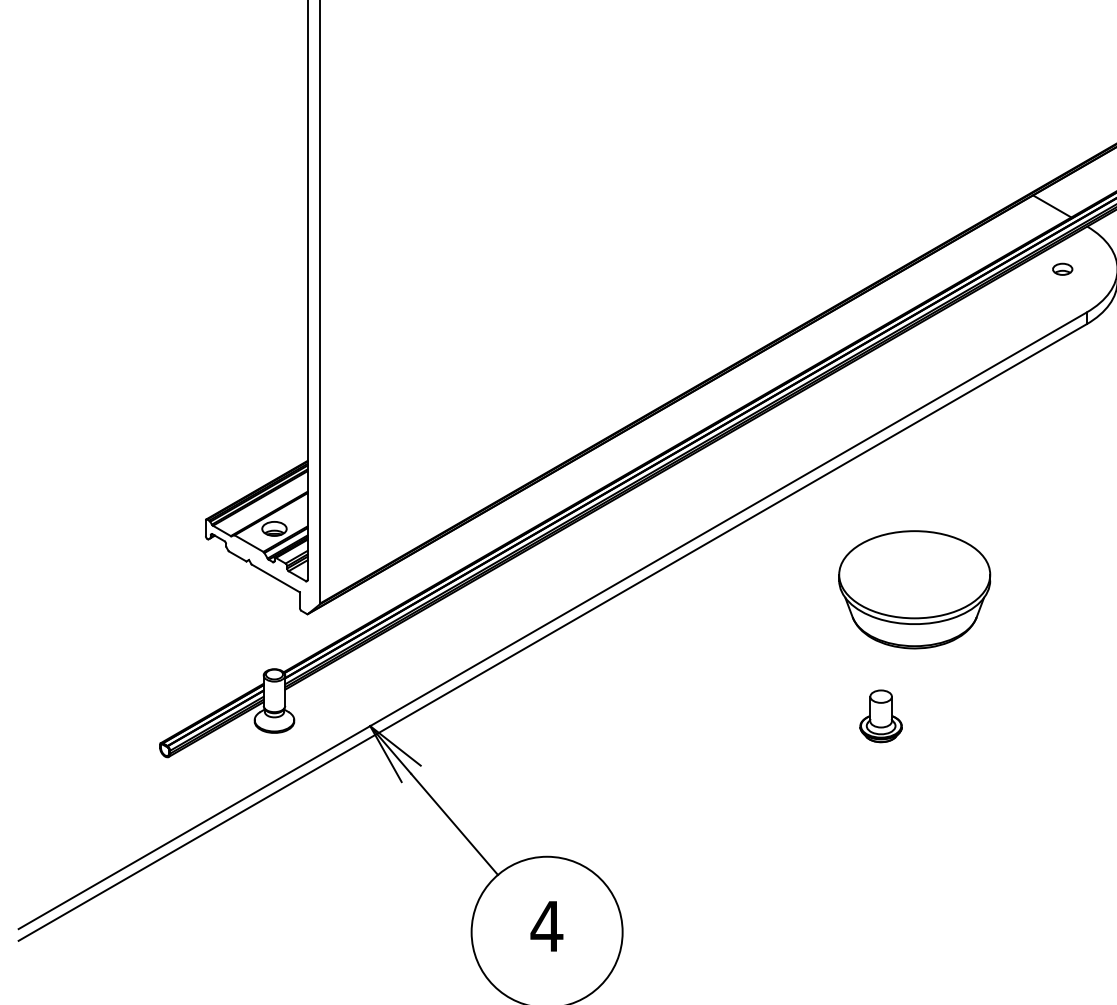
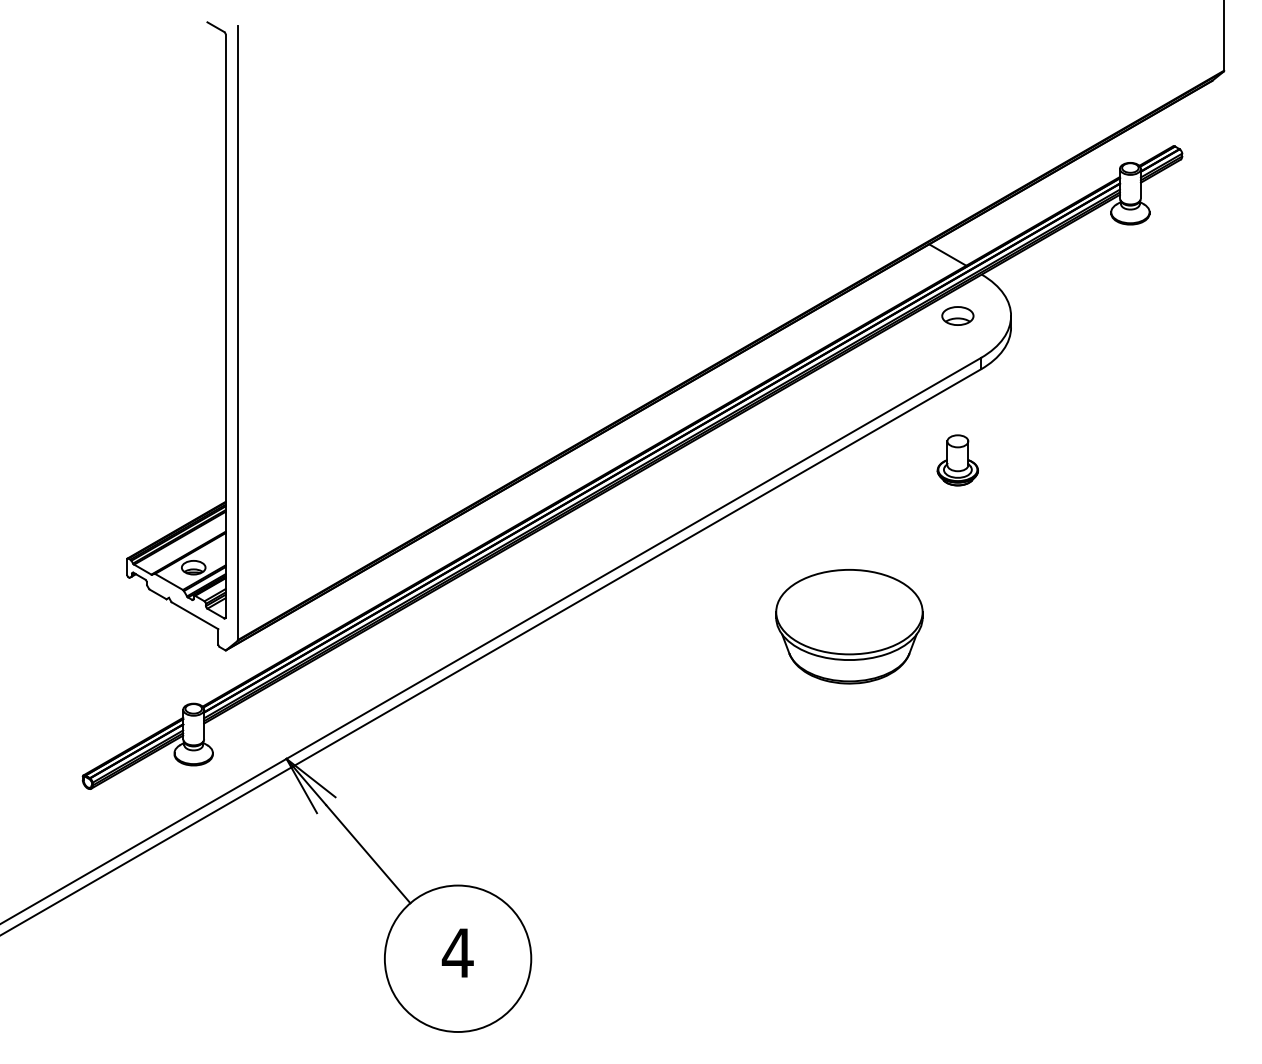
part: (1062, 268) -> (957, 315), size x1.67
part: (914, 589) -> (849, 626), moved
part: (880, 716) -> (957, 460), moved

